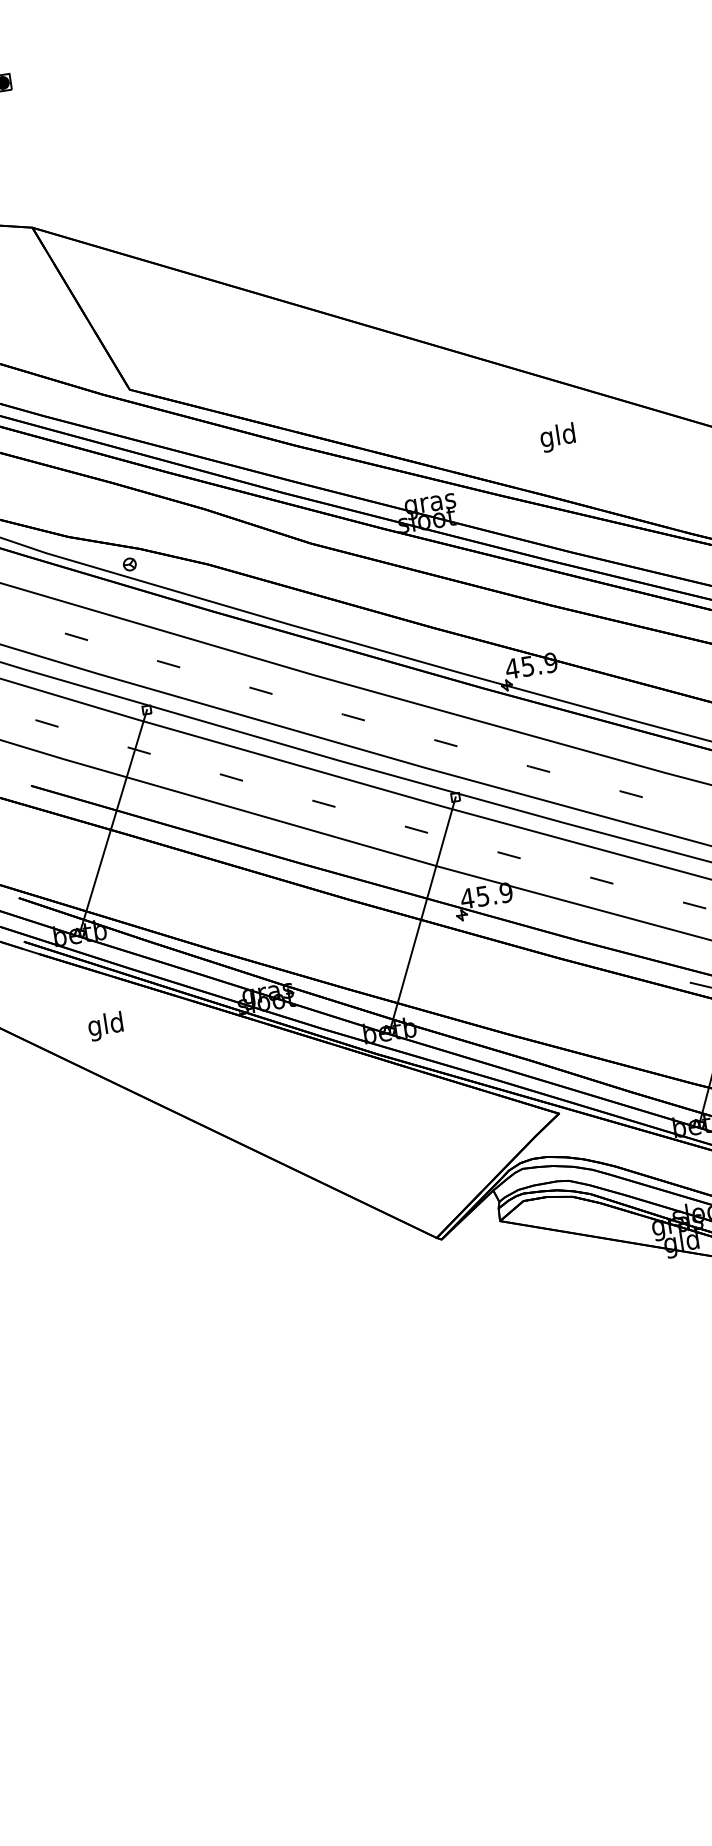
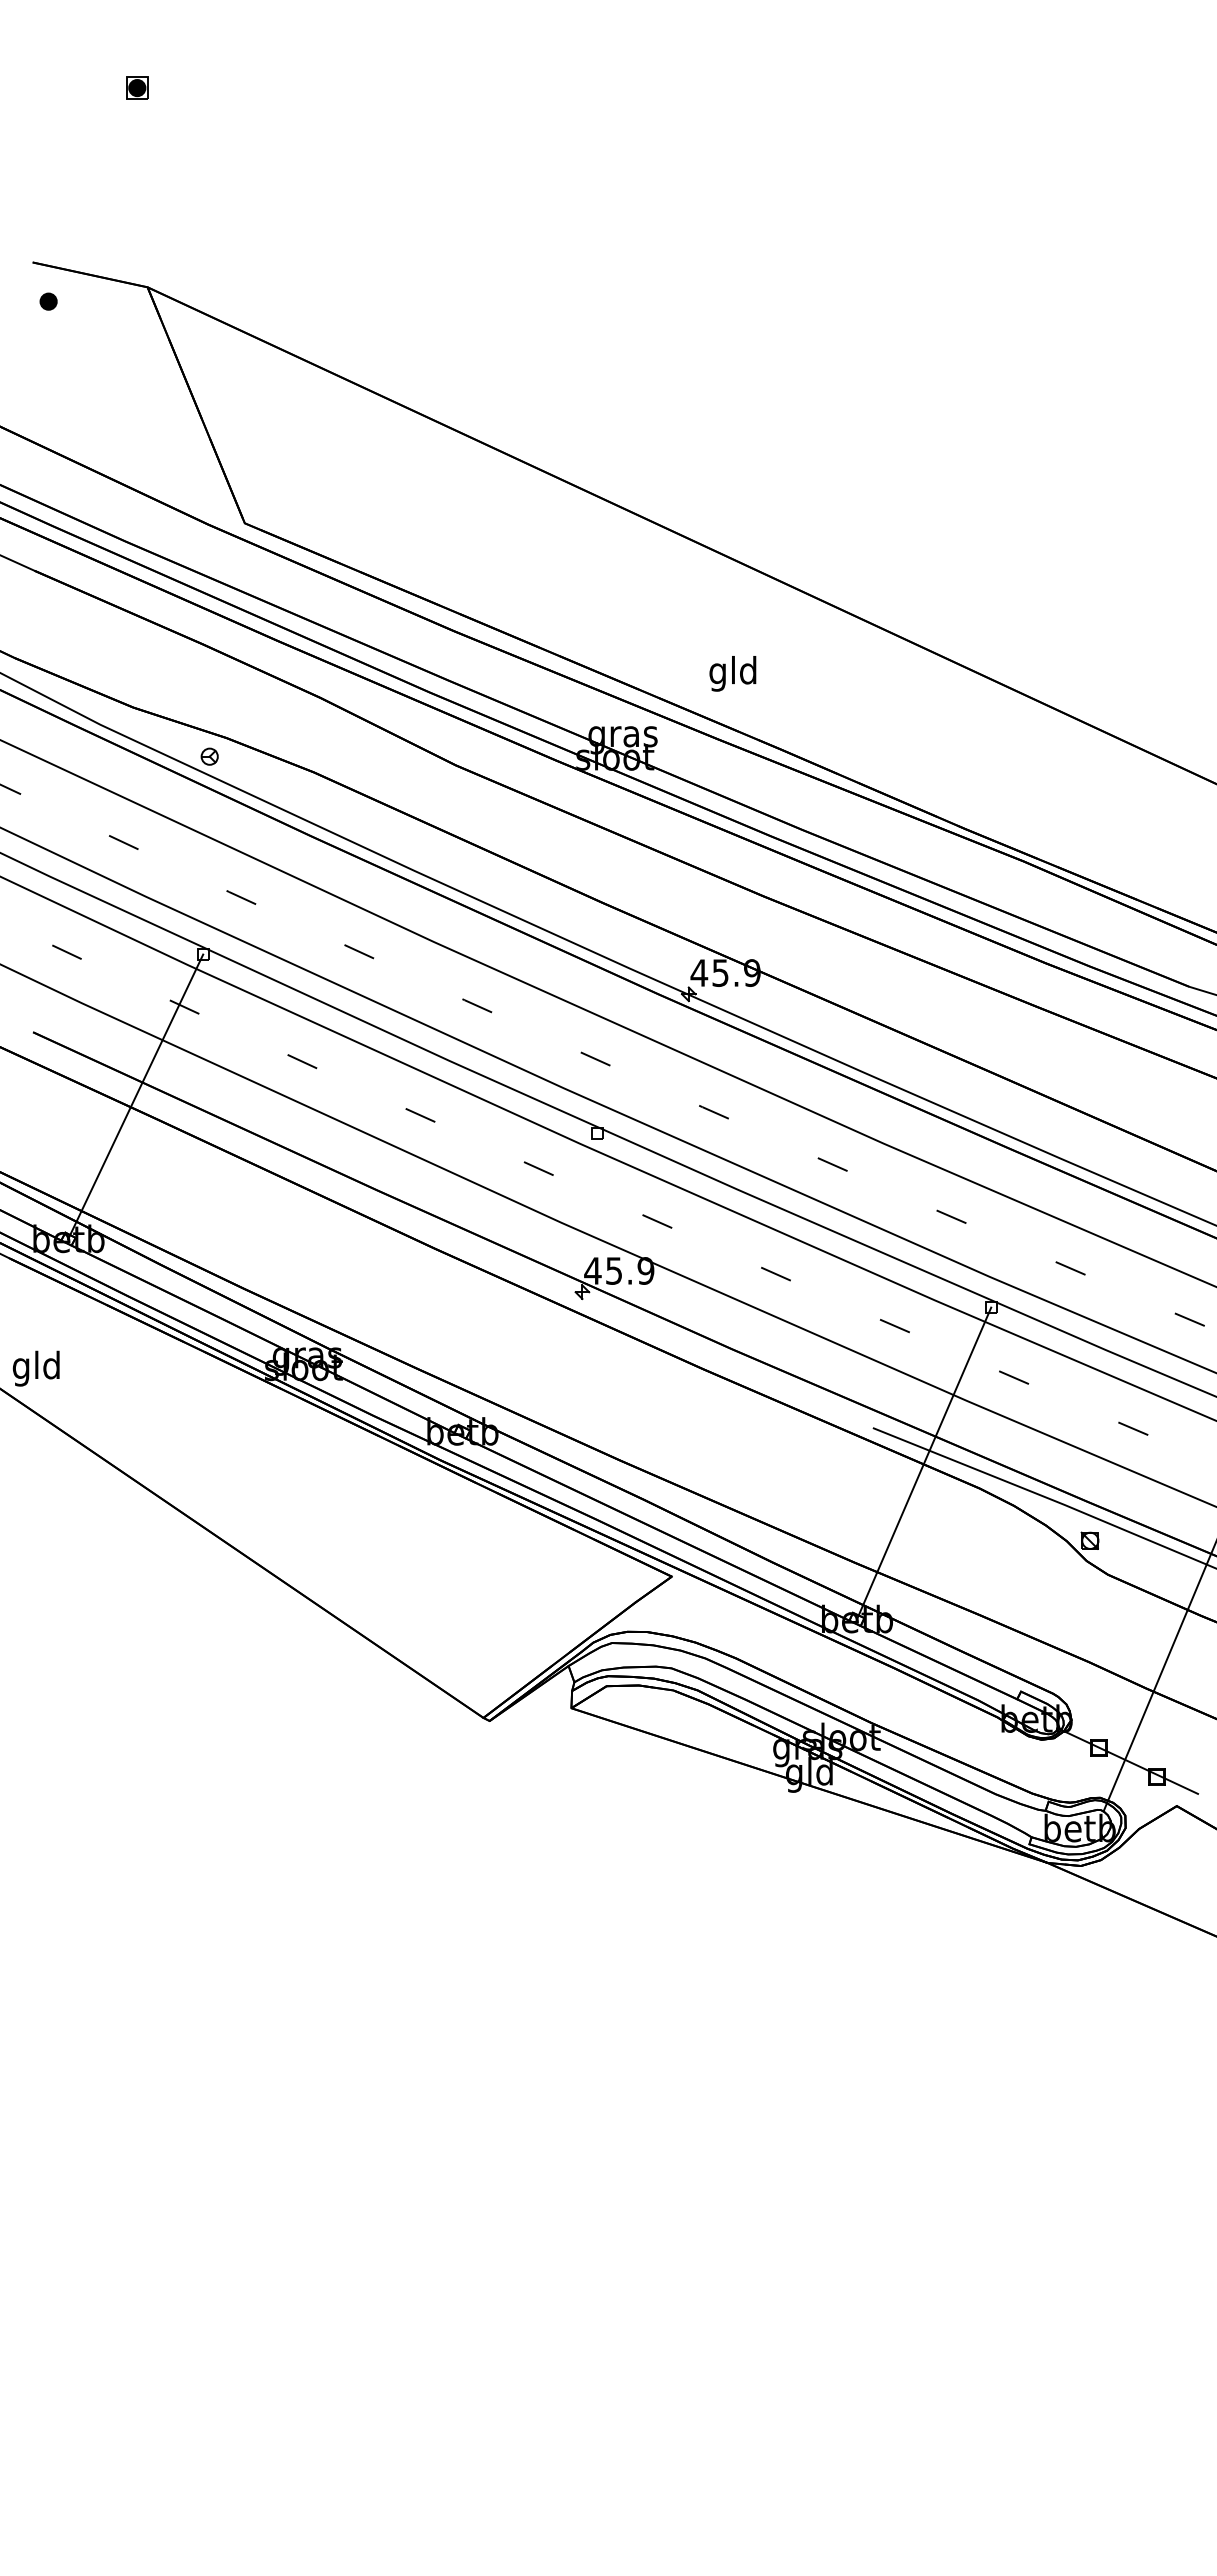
text: (557, 437) -> (732, 673), moved
line: (422, 914) -> (529, 1282), removed
text: (105, 1026) -> (35, 1368), moved

